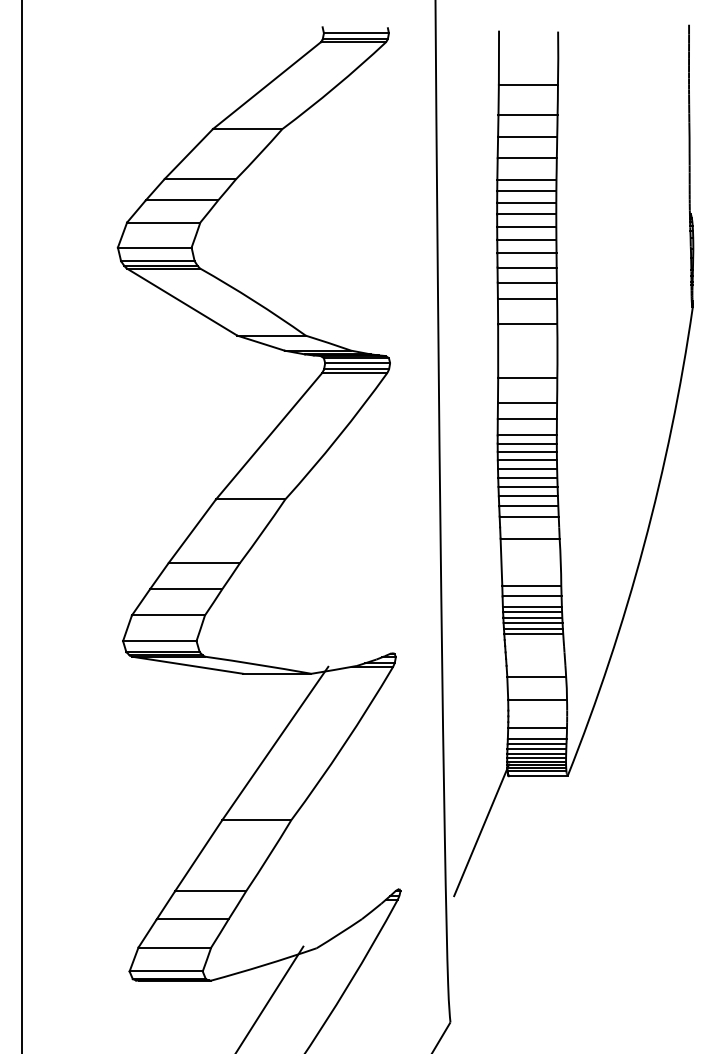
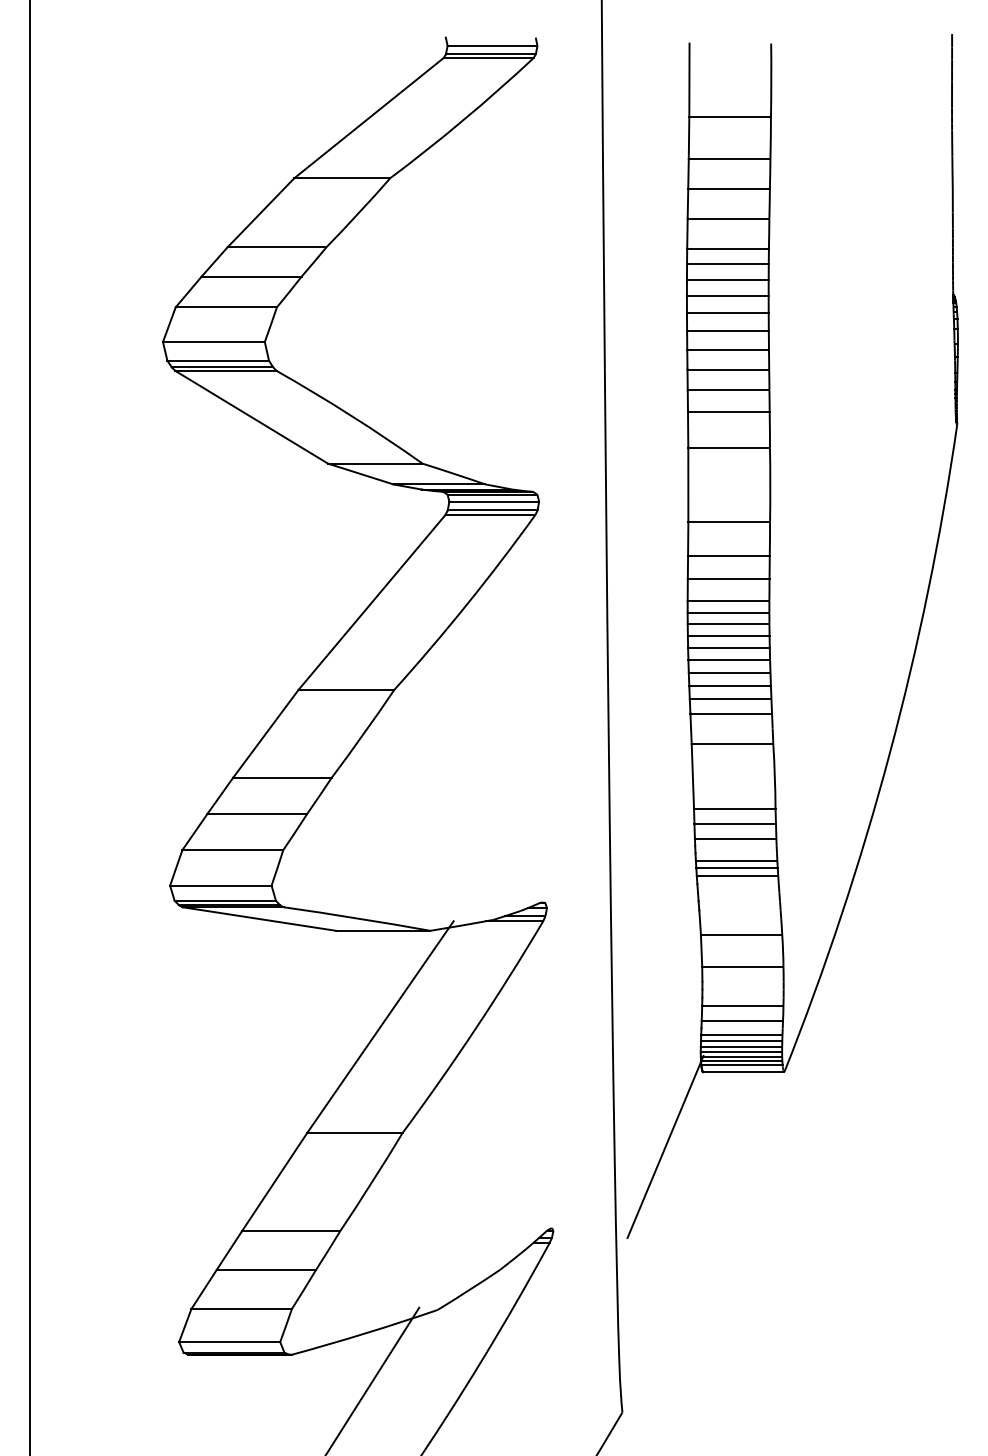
line: (532, 612) -> (735, 846), removed
line: (532, 617) -> (735, 853), removed
line: (536, 744) -> (741, 1028), removed

